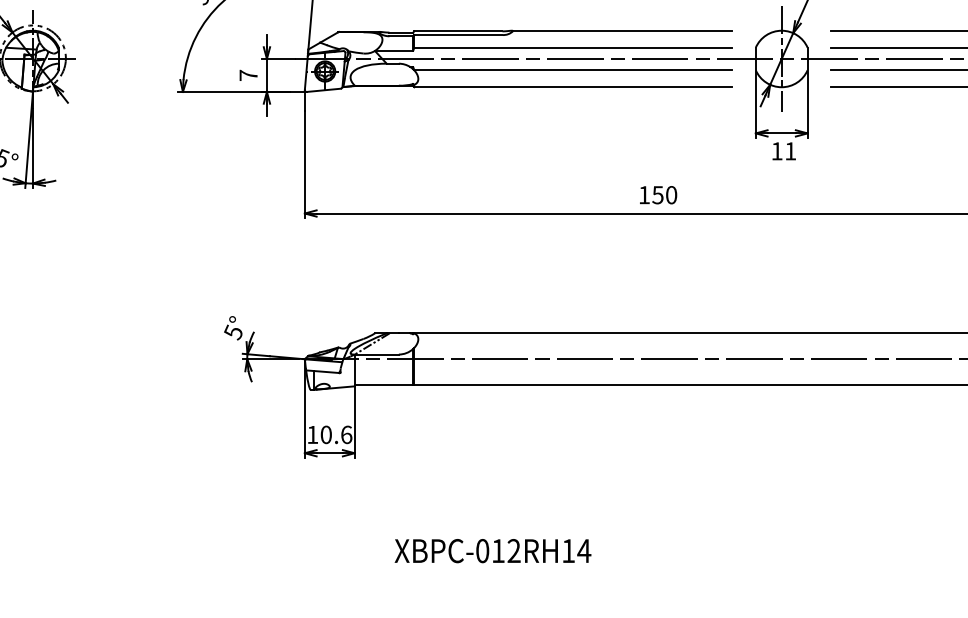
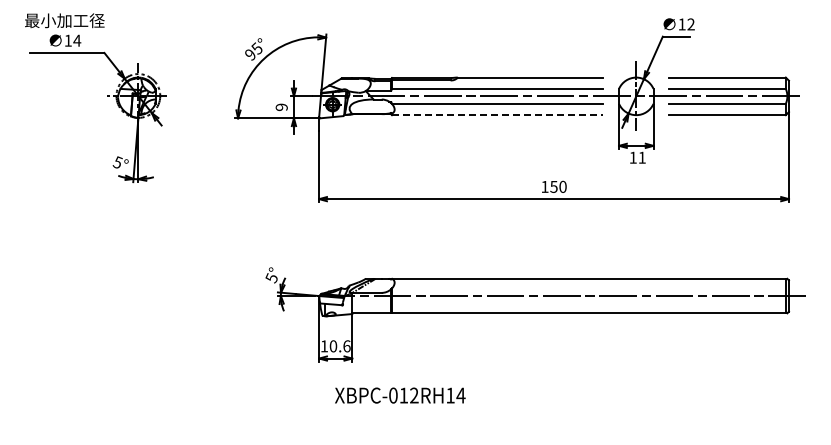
text: (248, 75) -> (281, 107), 7 -> 9
line: (573, 87) -> (497, 115), solid -> dashed
text: (493, 550) -> (400, 395), moved

